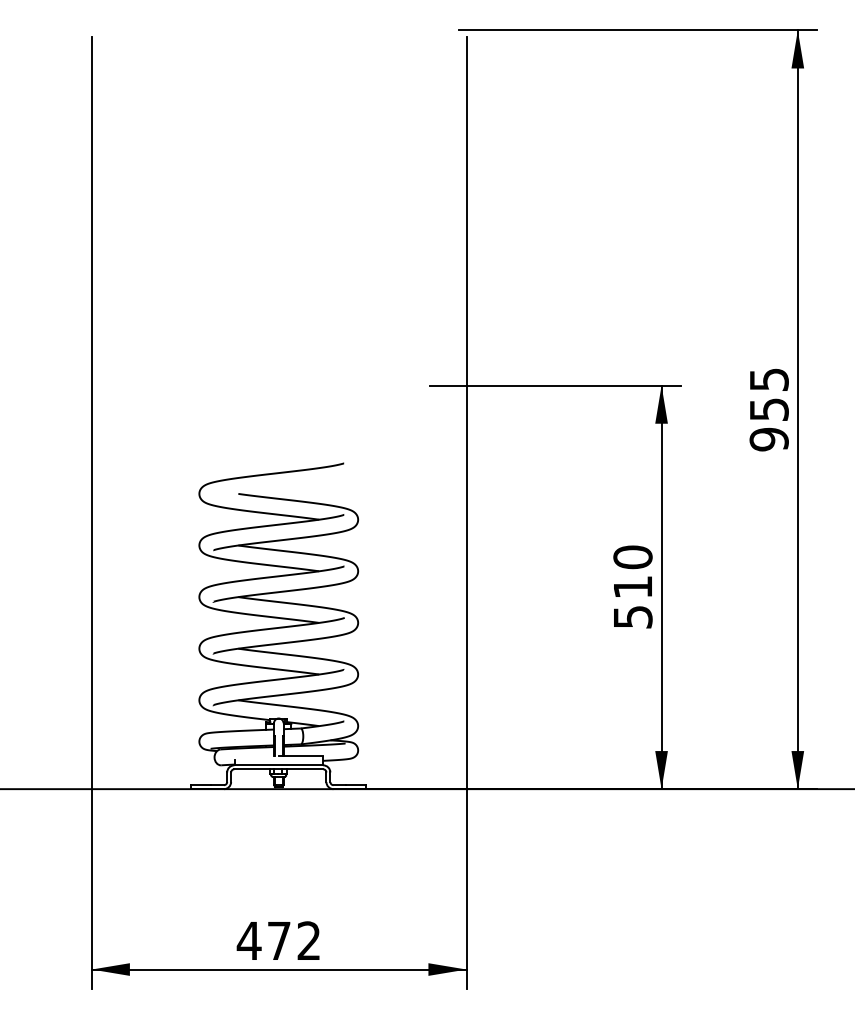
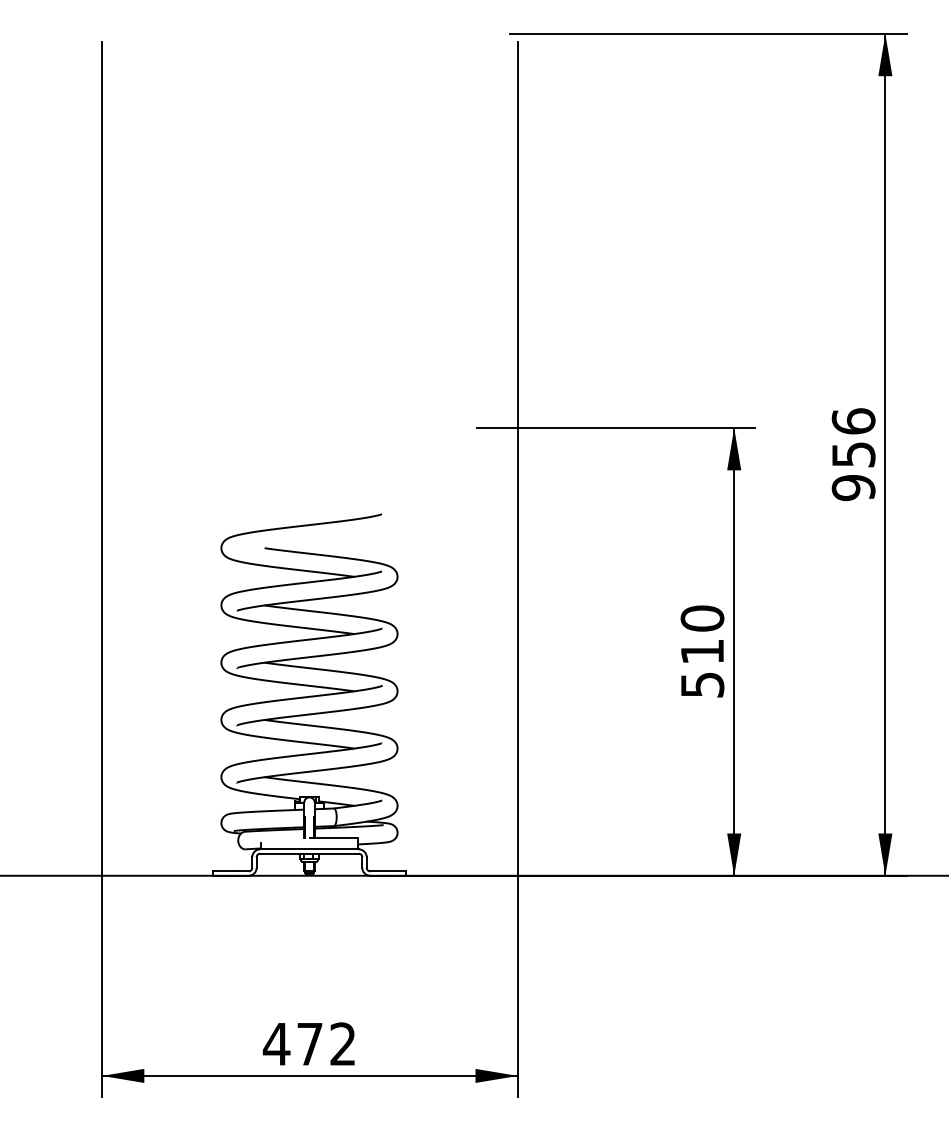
text: (769, 379) -> (853, 421), 955 -> 956

